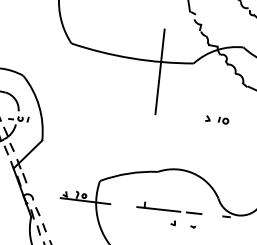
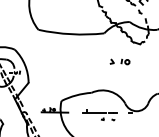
line: (161, 71) -> (87, 39), removed
part: (216, 119) -> (119, 61), size x1.6

